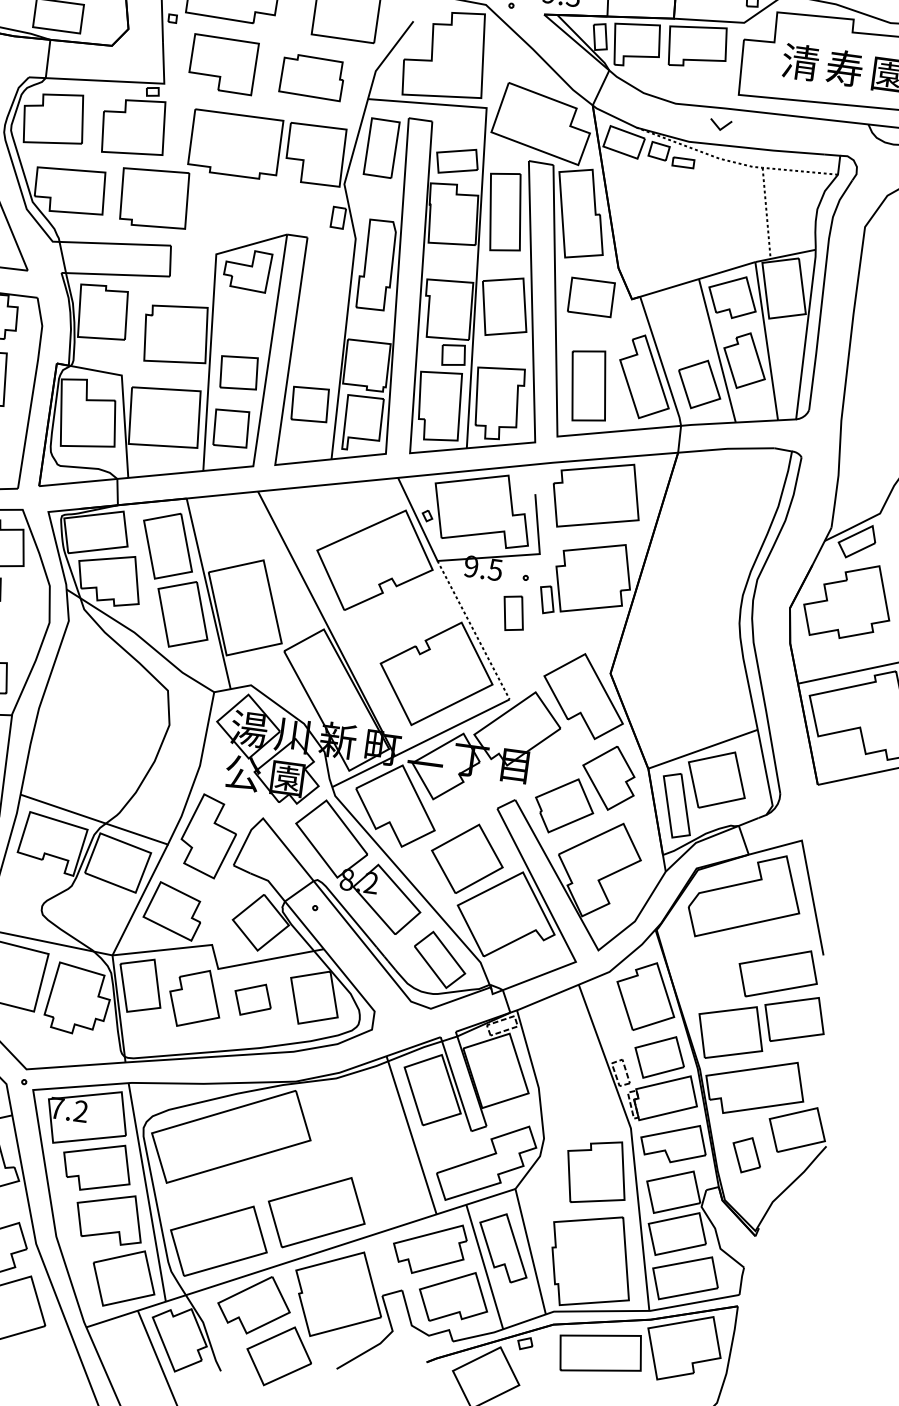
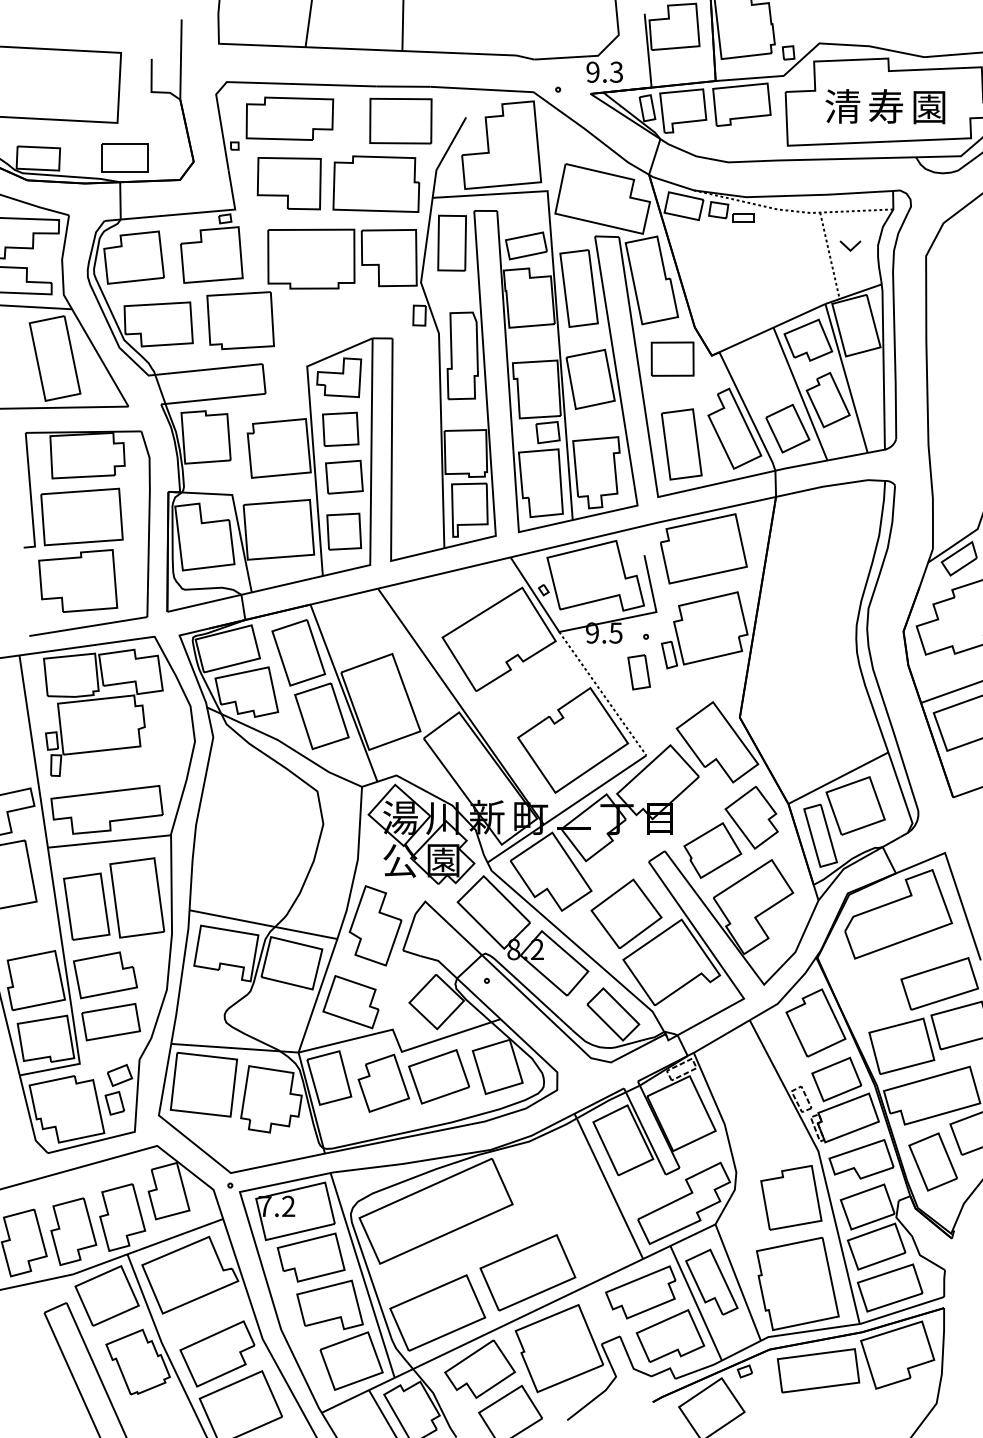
part: (312, 76) -> (376, 183), size x1.43
part: (720, 124) -> (850, 245), moved
part: (310, 403) -> (340, 428), moved
part: (253, 999) -> (439, 1076), size x1.67
part: (746, 1154) -> (932, 1161), size x1.67

